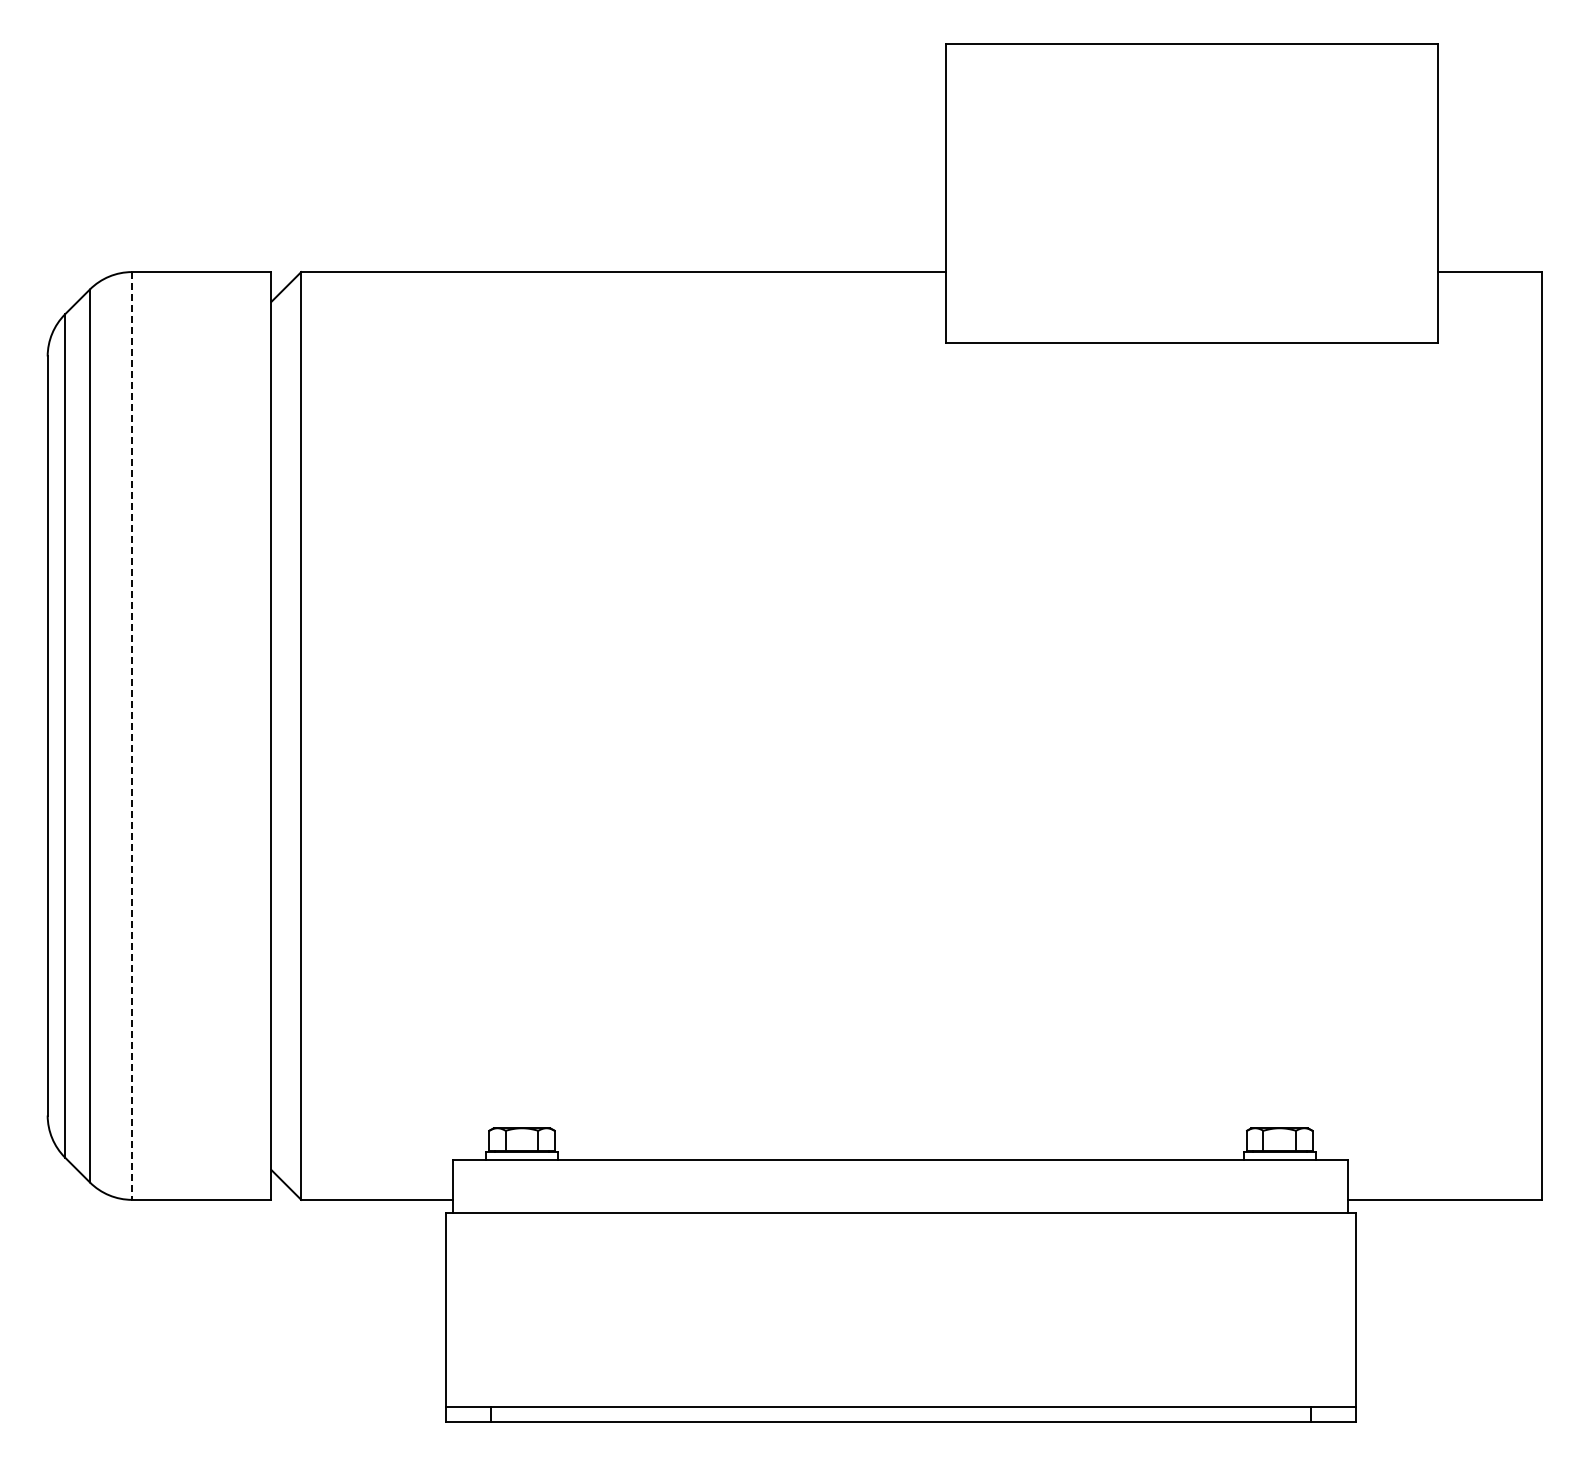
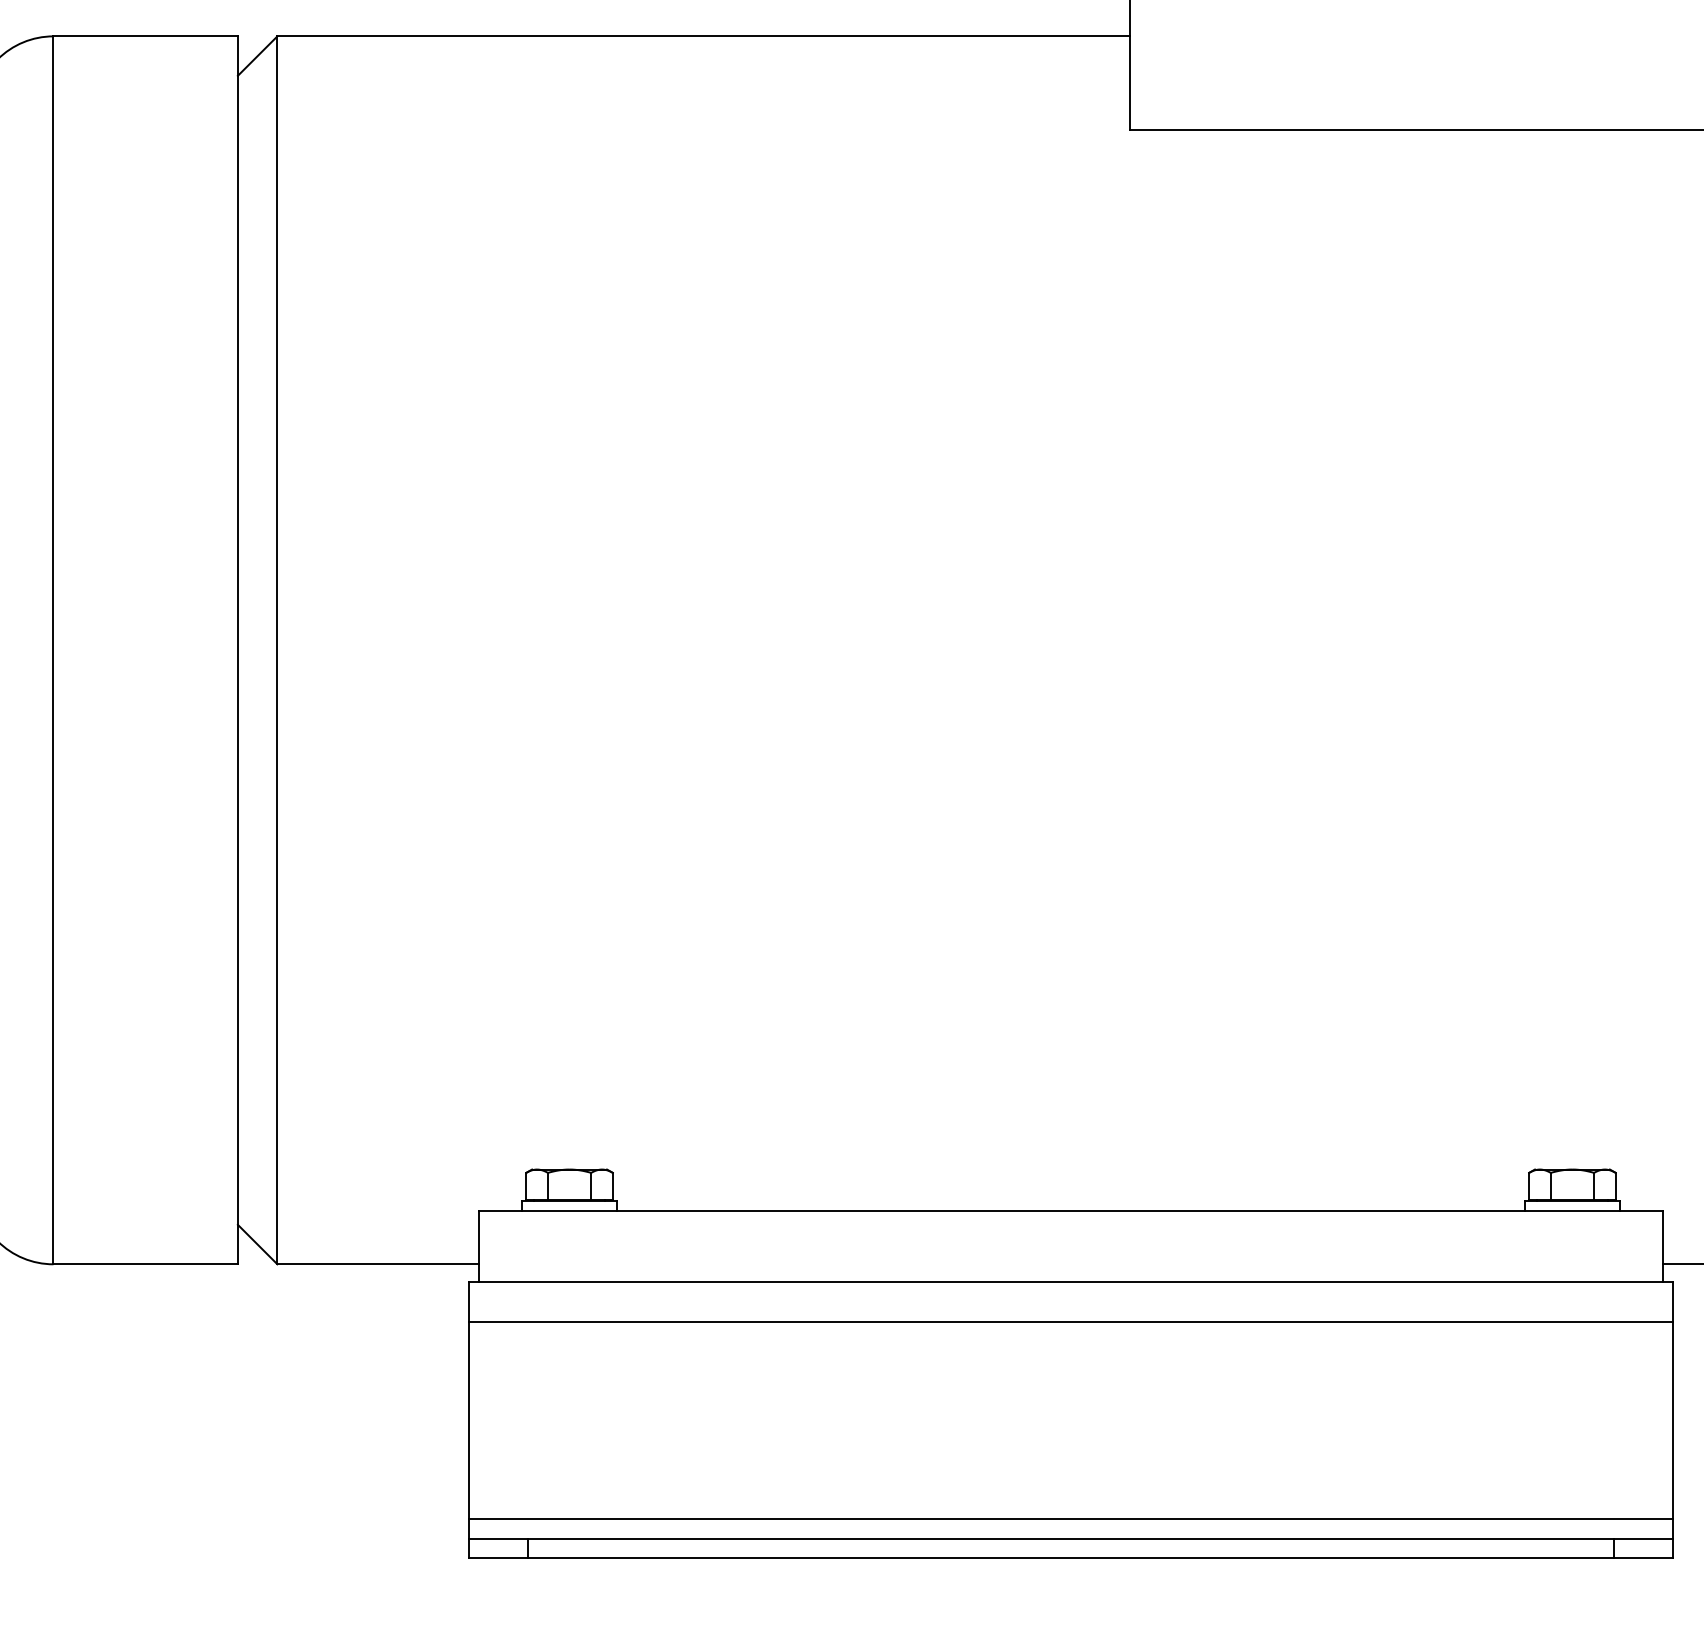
line: (132, 735) -> (54, 649), dashed -> solid
line: (900, 1243) -> (1070, 1322), added
line: (900, 1392) -> (1070, 1519), added

